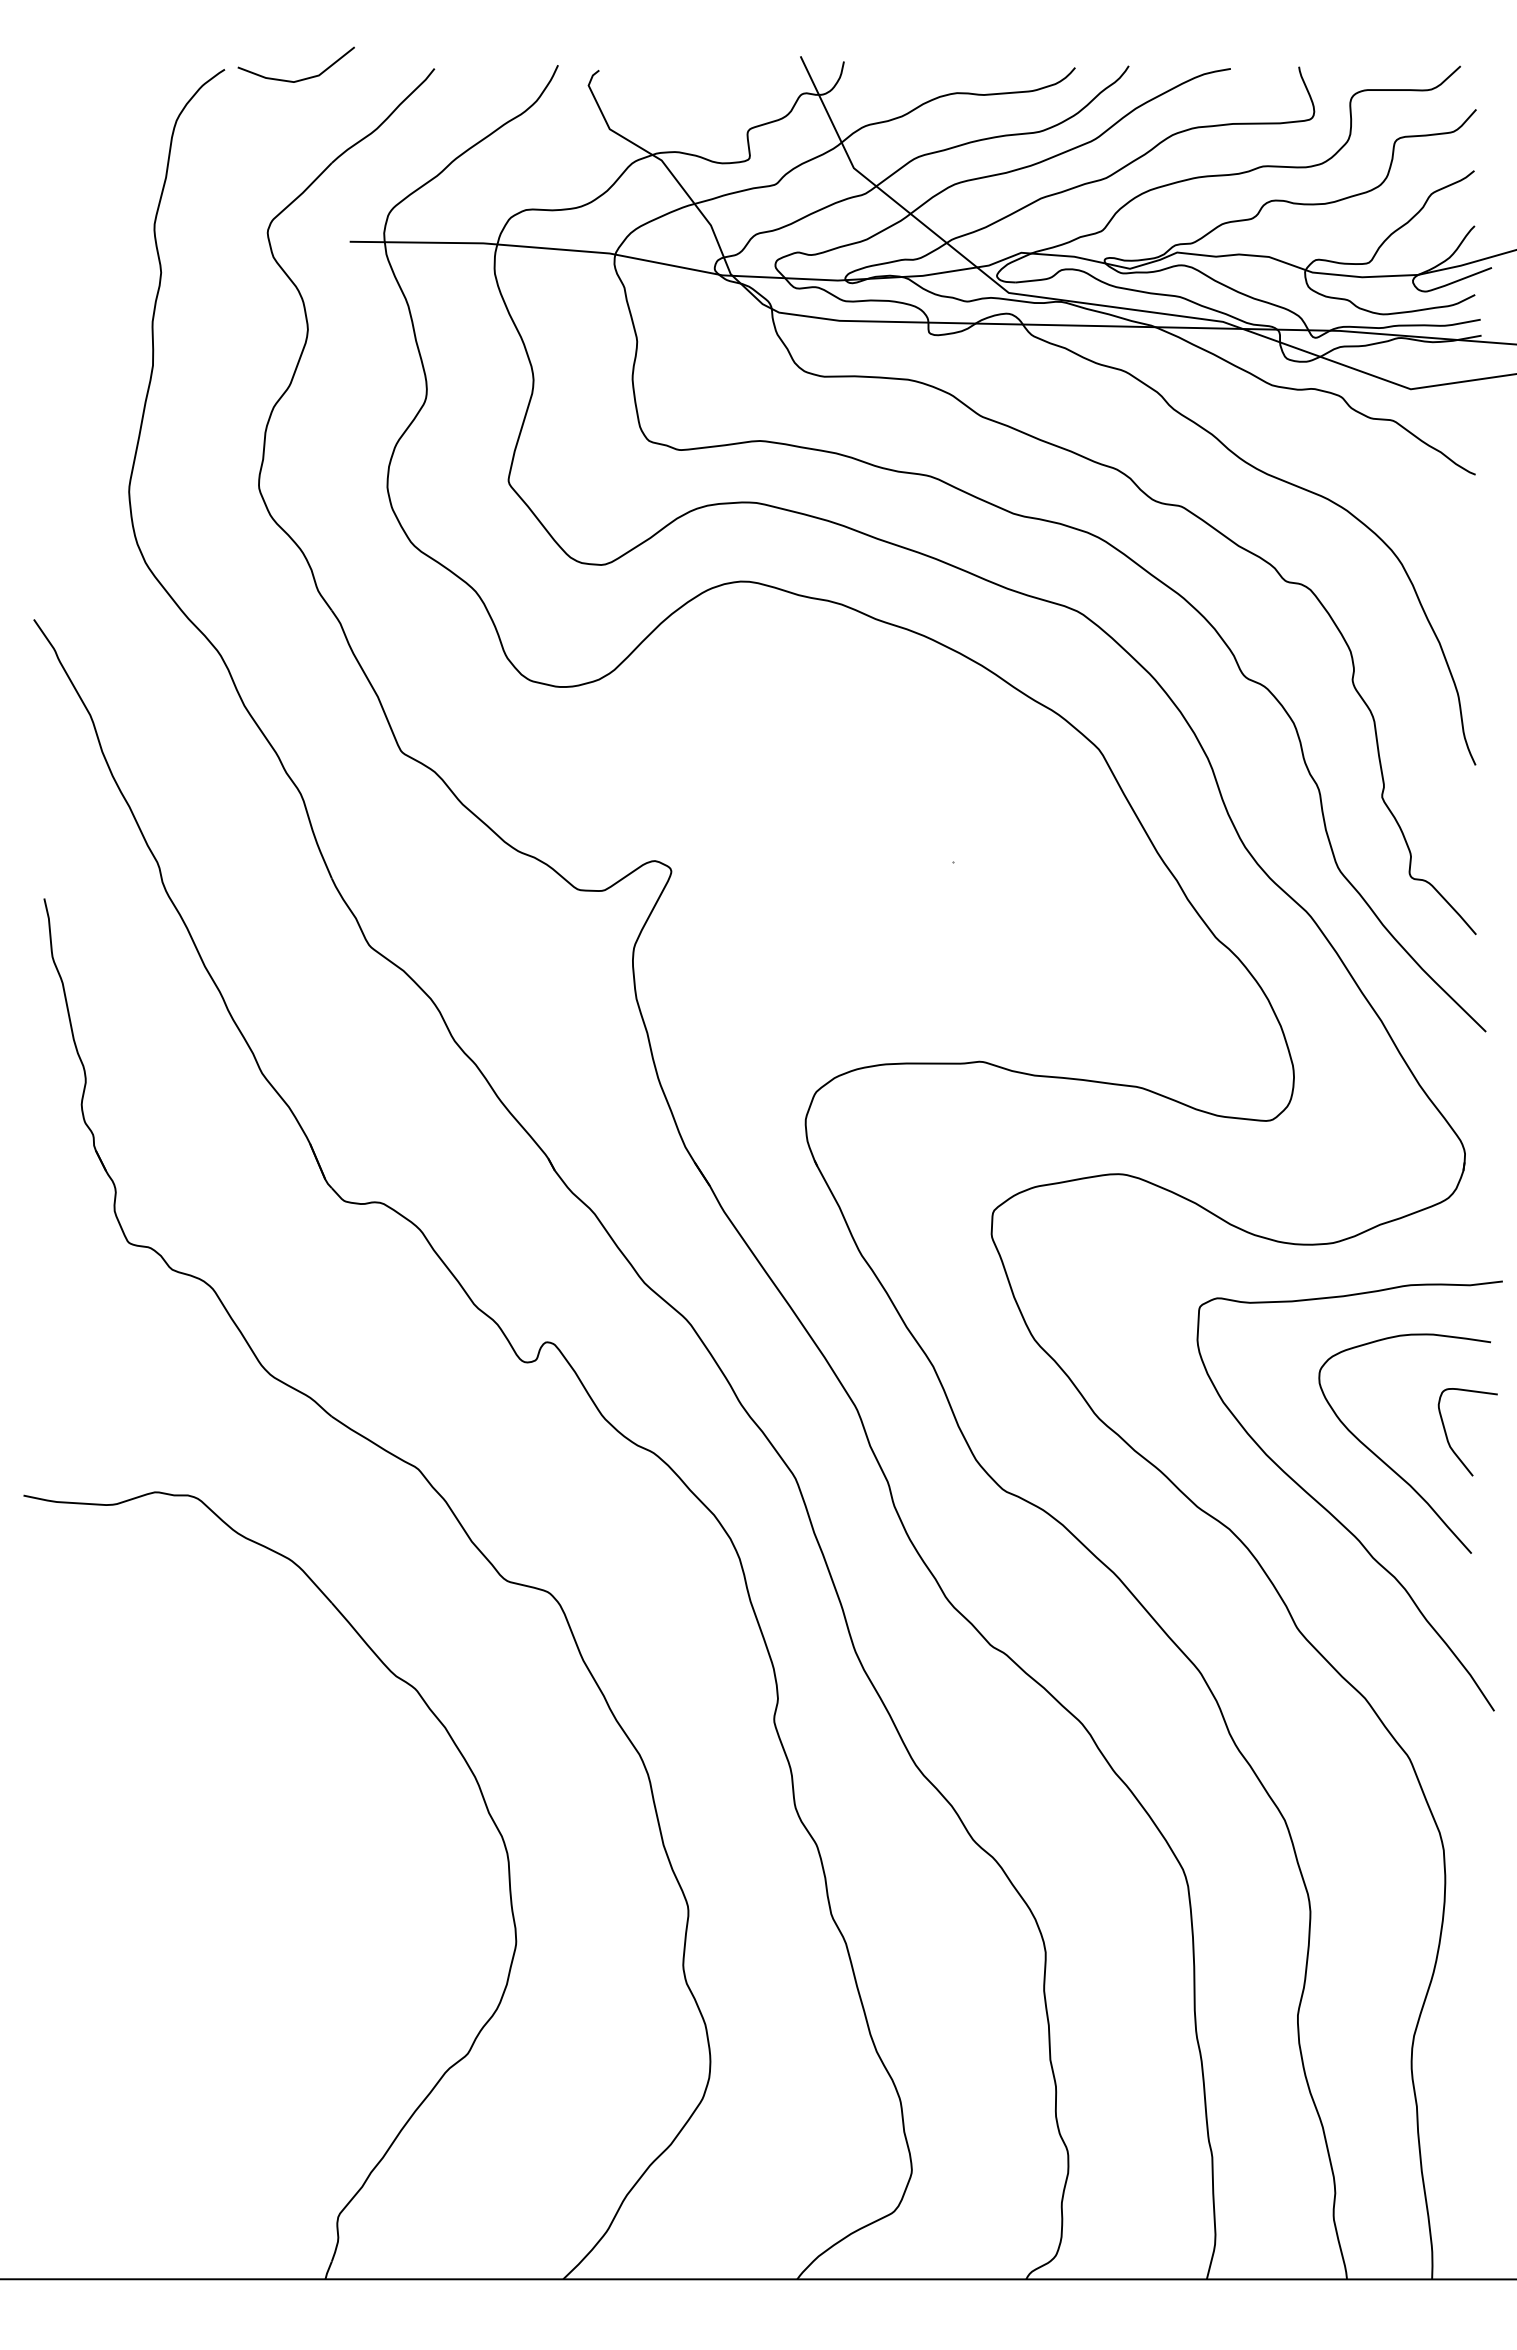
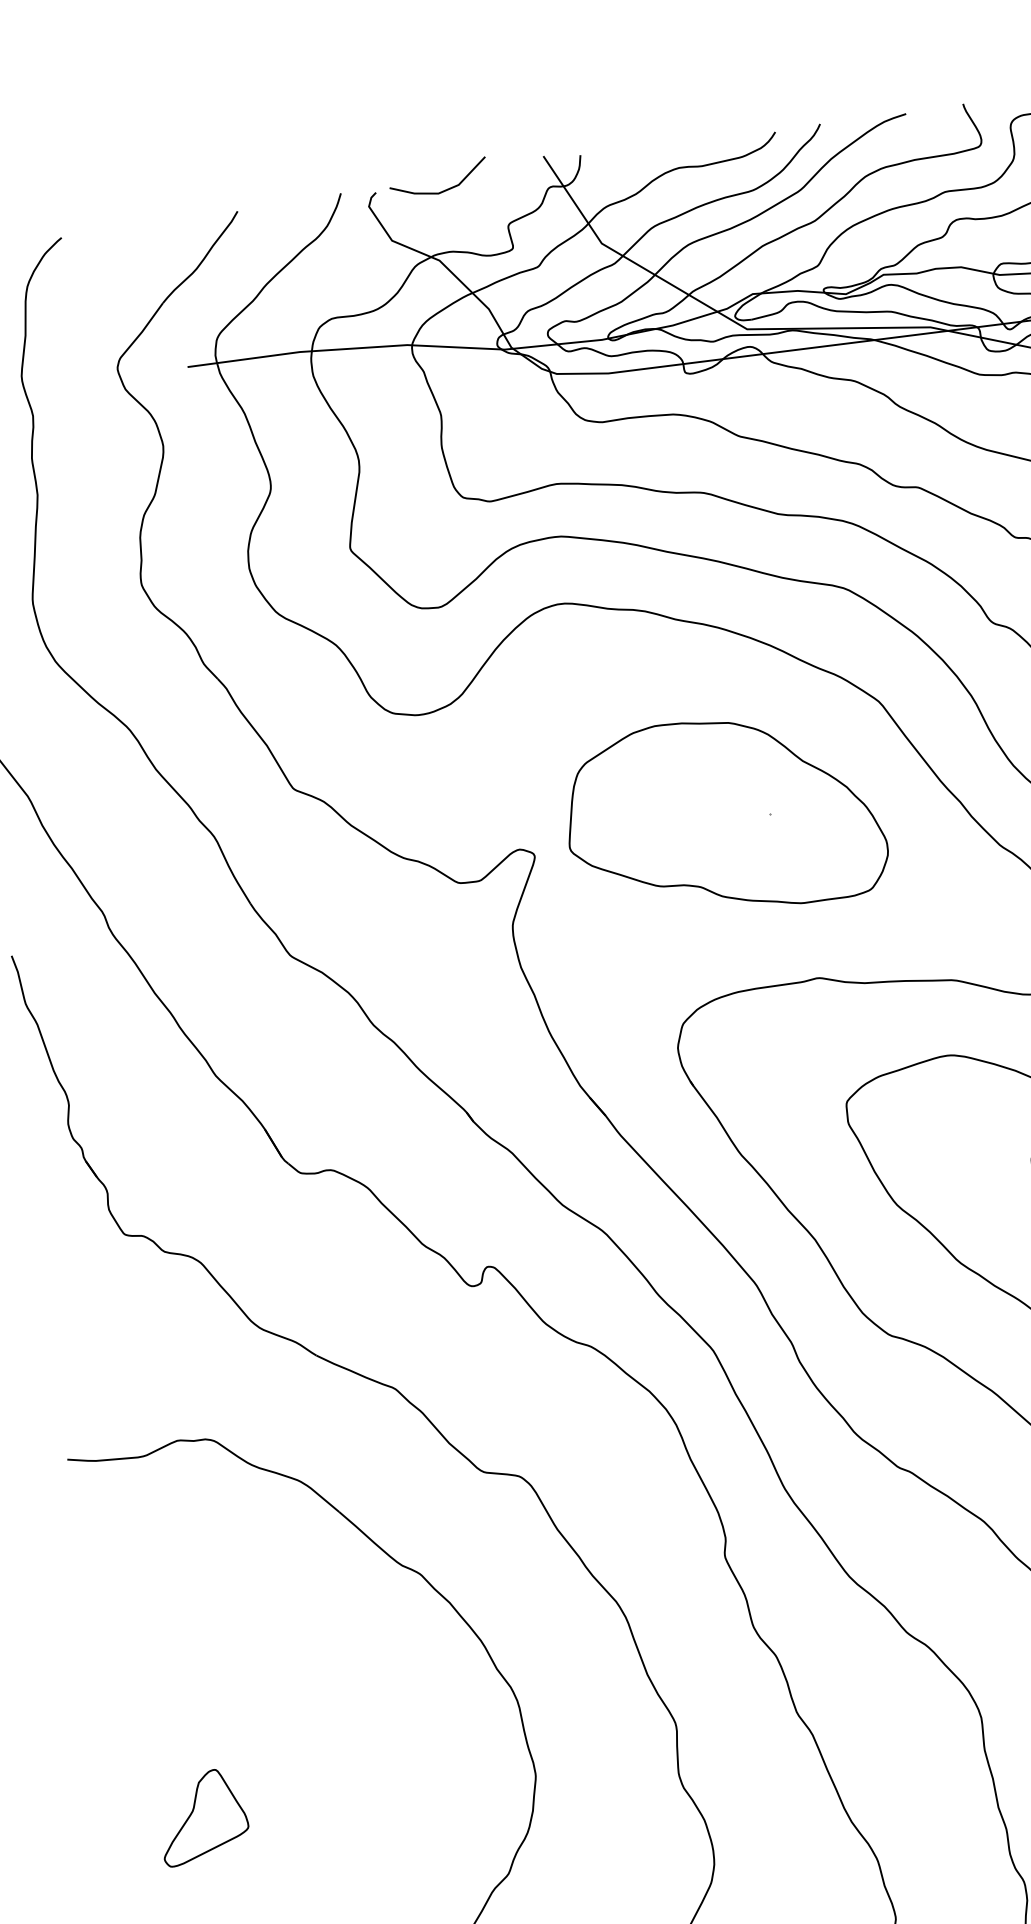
line: (299, 79) -> (442, 190), moved
part: (898, 855) -> (723, 815), added
part: (120, 1935) -> (202, 1817), added

